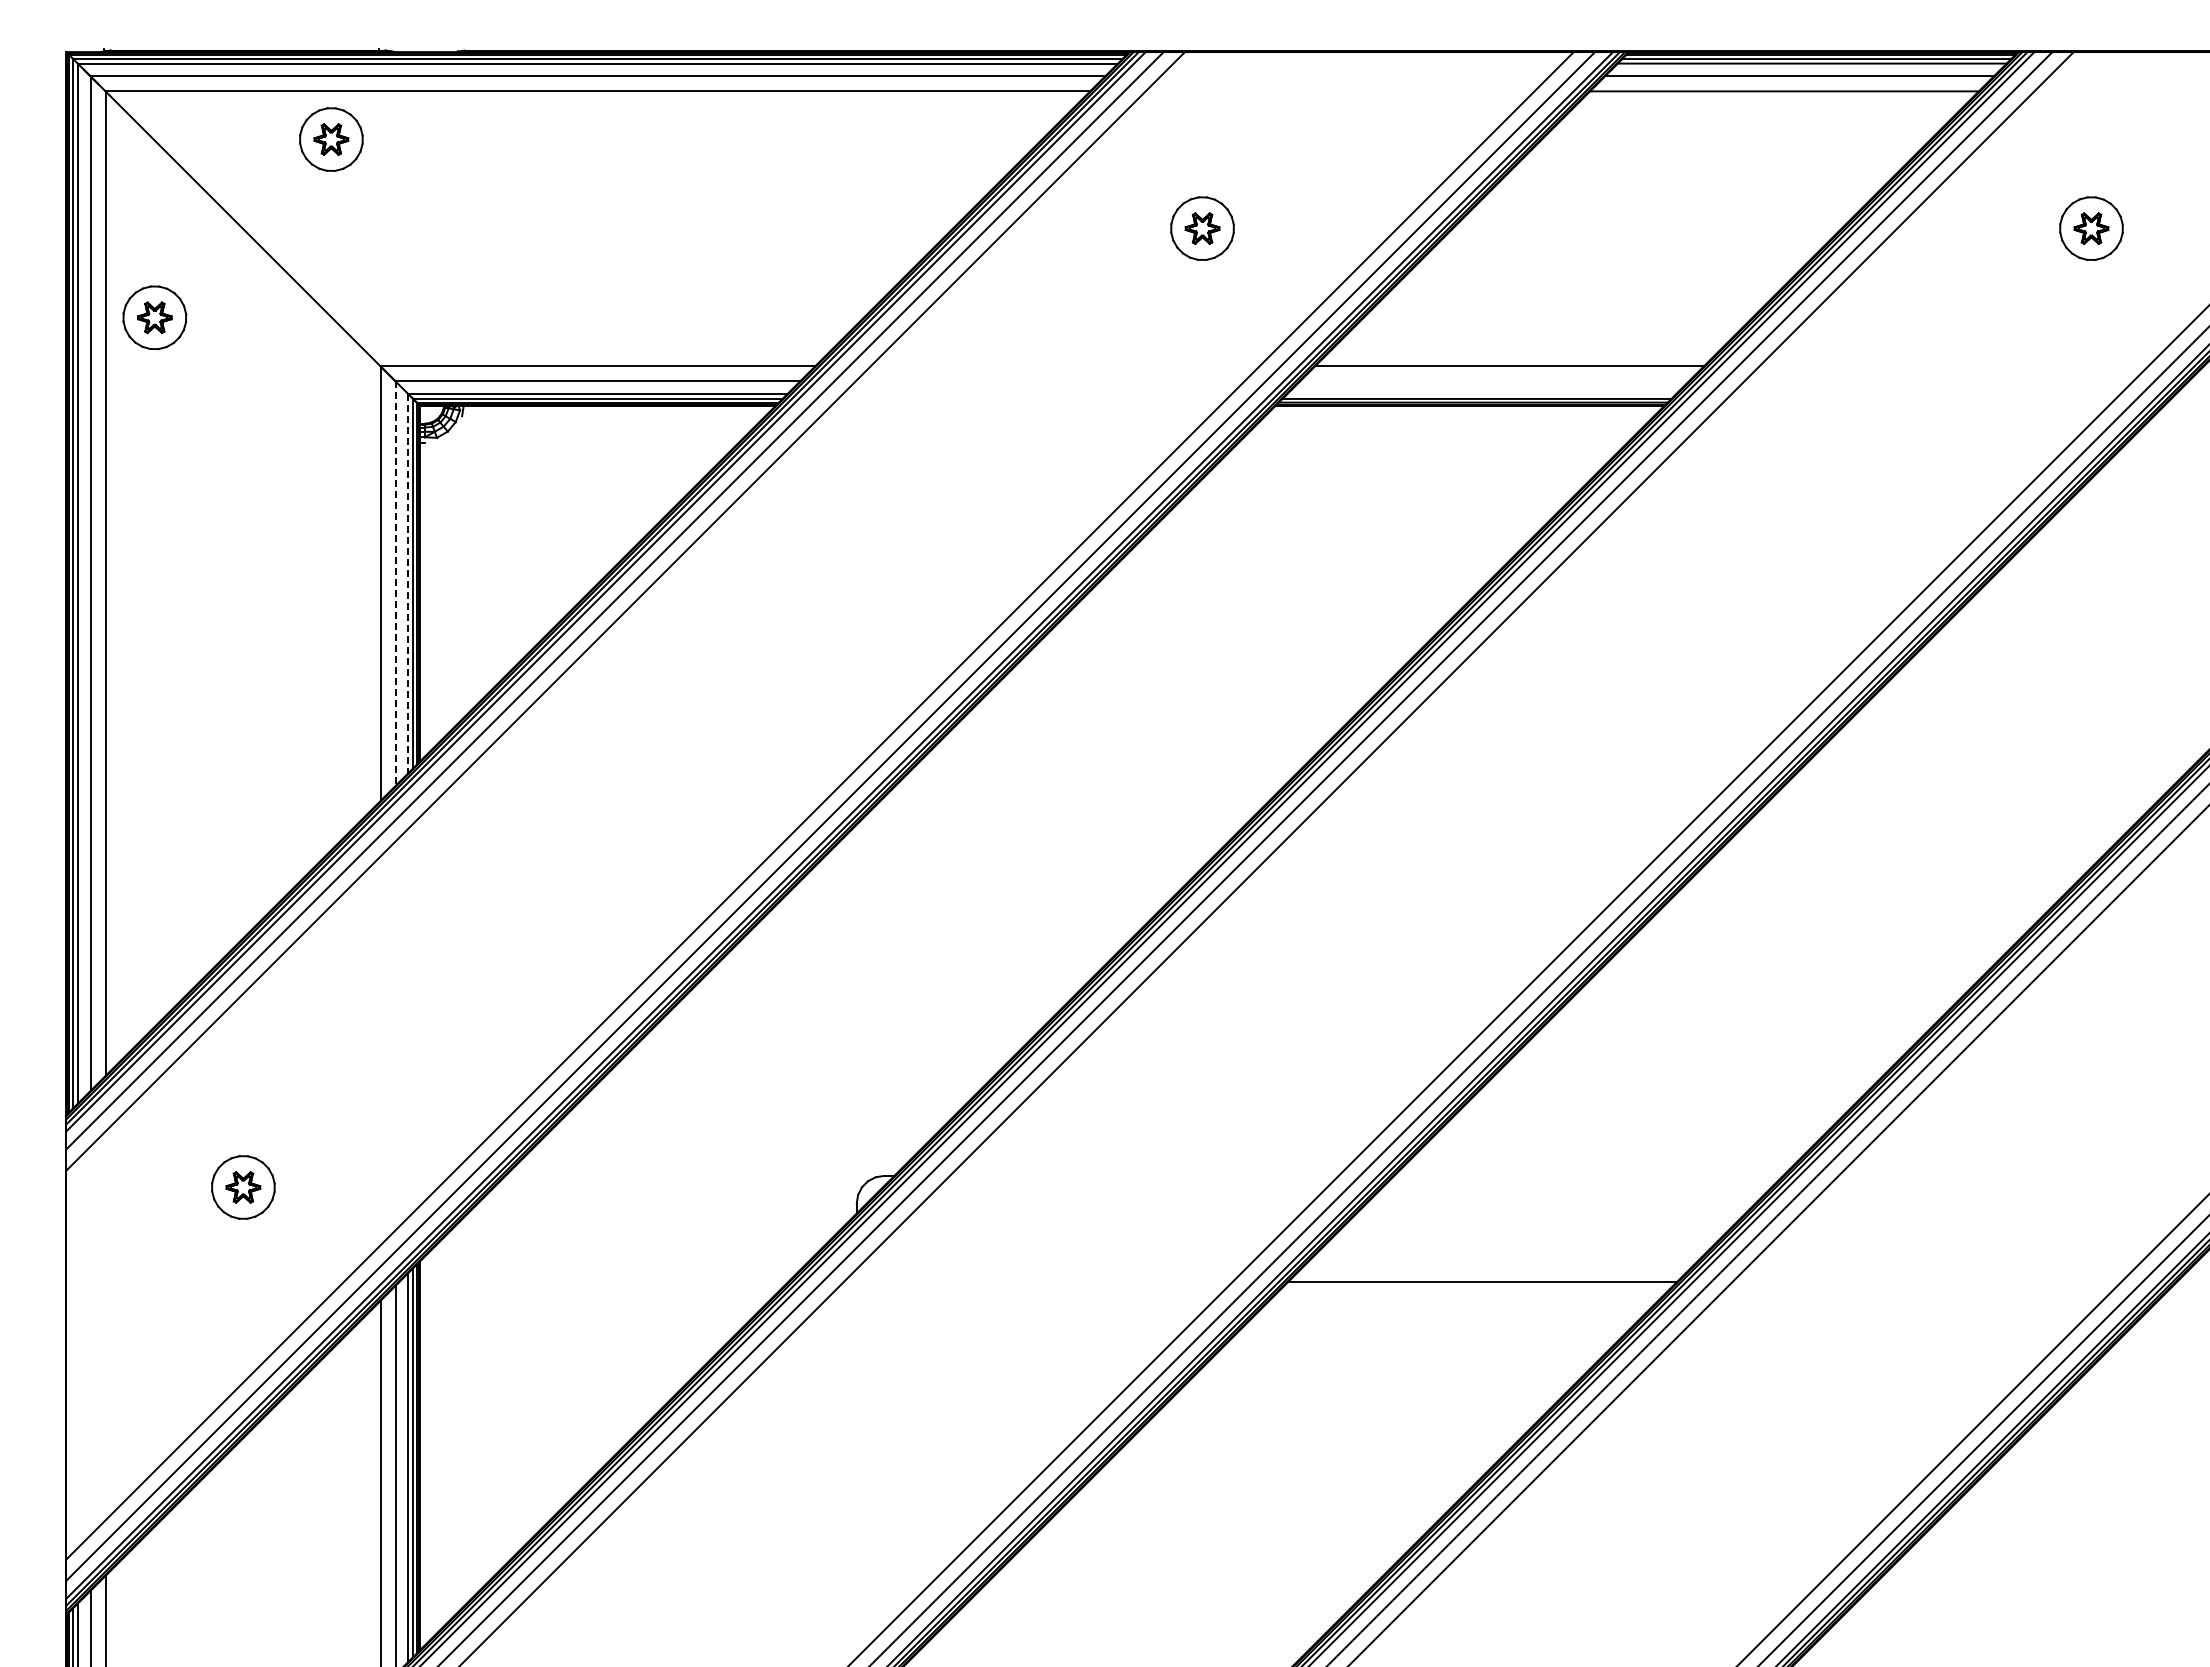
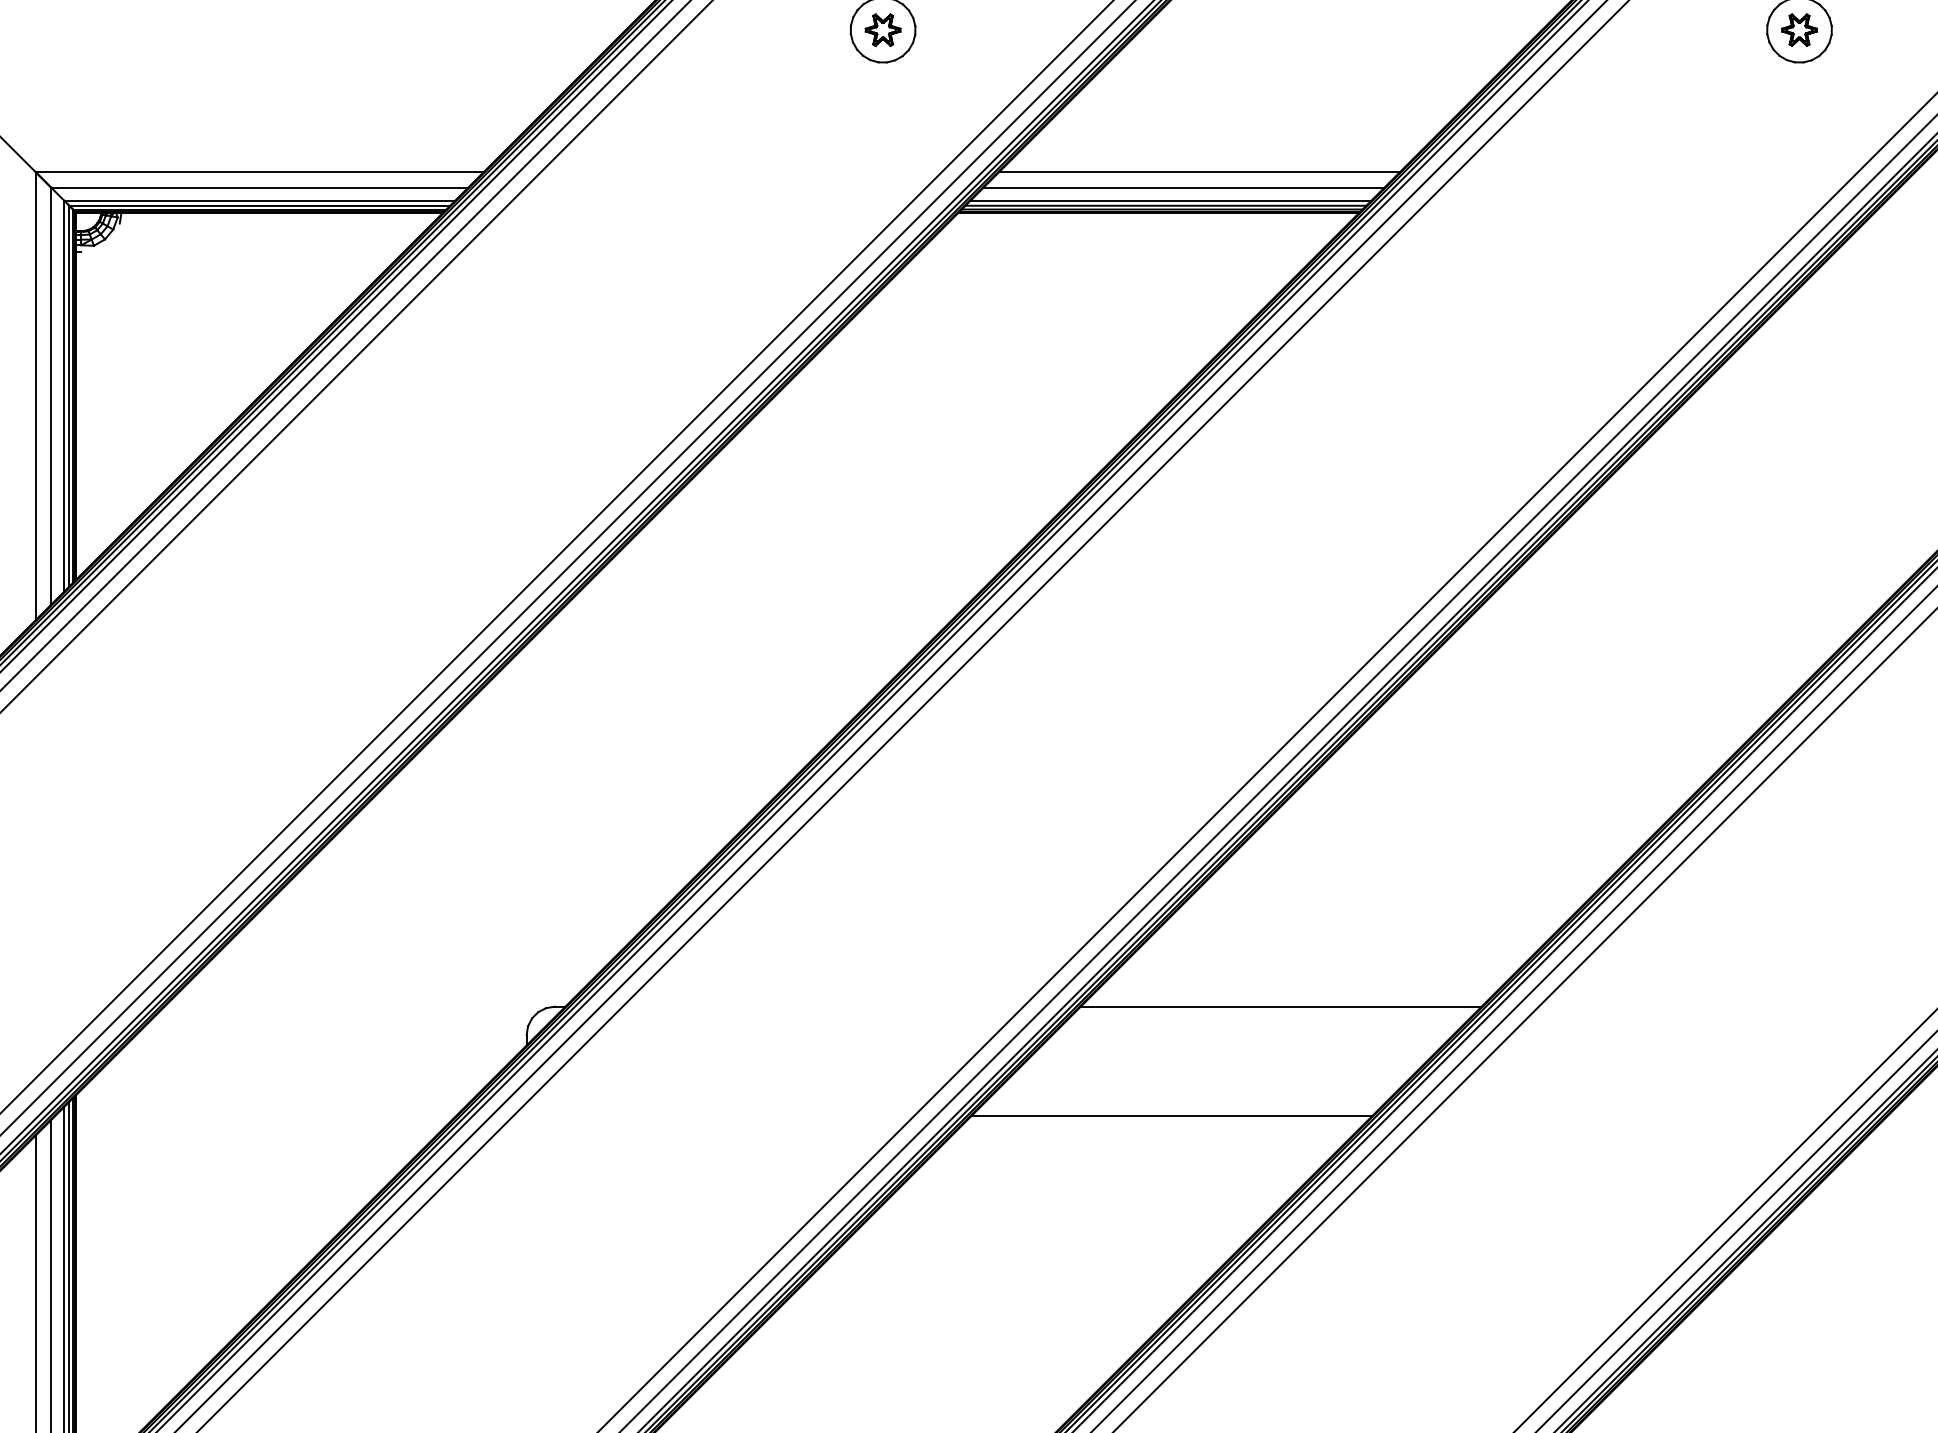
line: (1494, 381) -> (1184, 187), added
line: (1481, 394) -> (1170, 201), added
line: (408, 583) -> (64, 395), dashed -> solid
line: (395, 584) -> (51, 397), dashed -> solid
line: (1588, 1175) -> (1280, 1006), added

